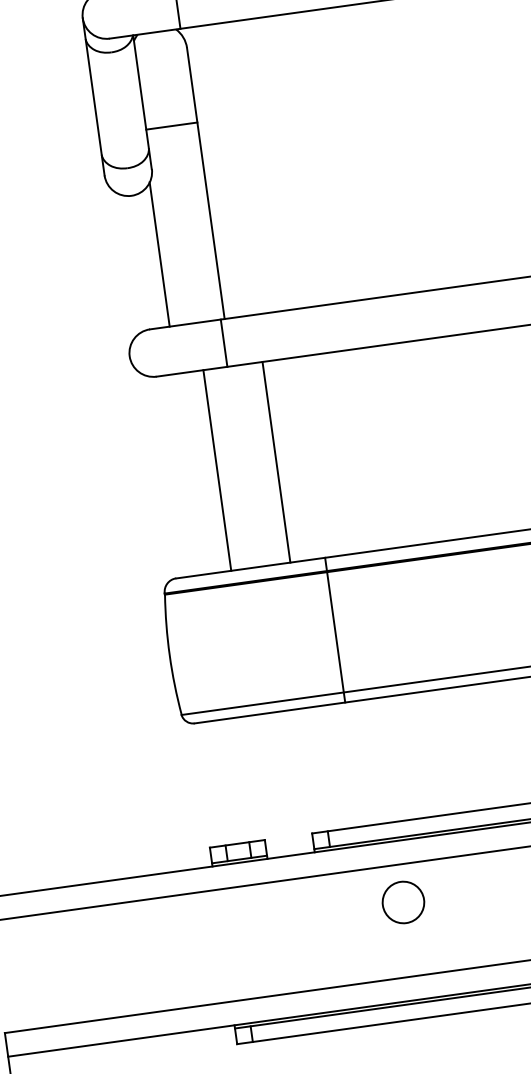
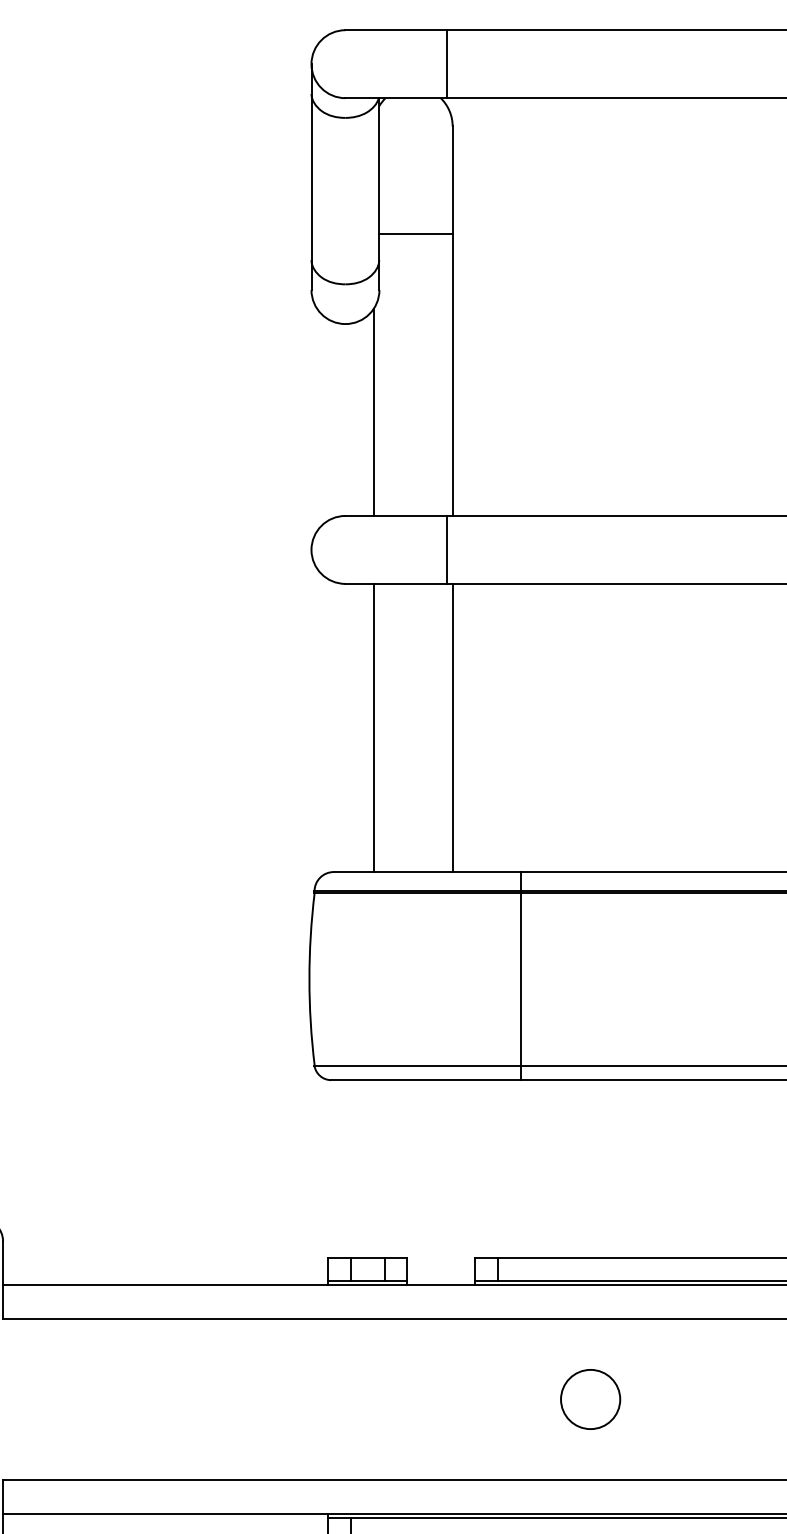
line: (276, 461) -> (452, 727), moved
line: (217, 470) -> (373, 727), moved
line: (335, 630) -> (520, 976), moved
circle: (403, 902) -> (590, 1399), moved

